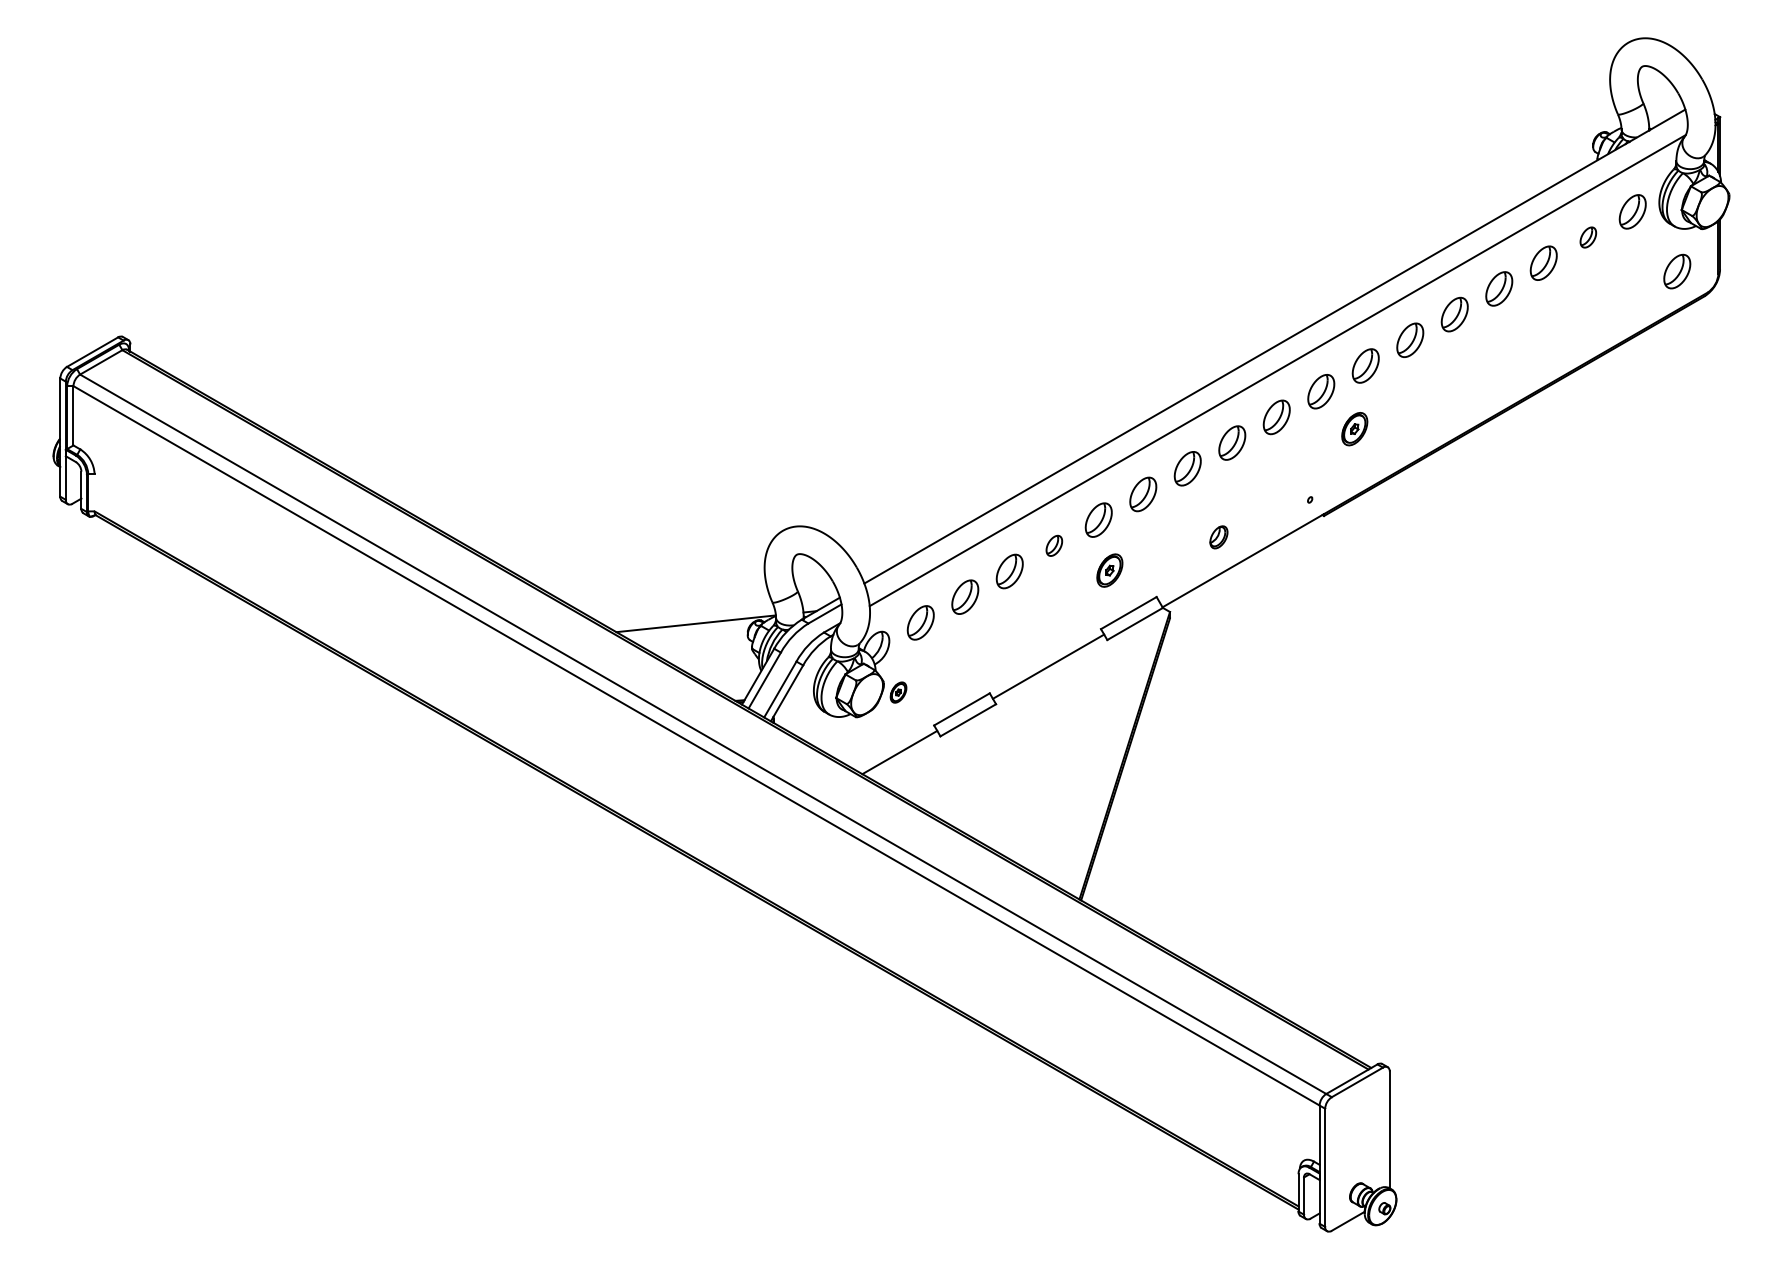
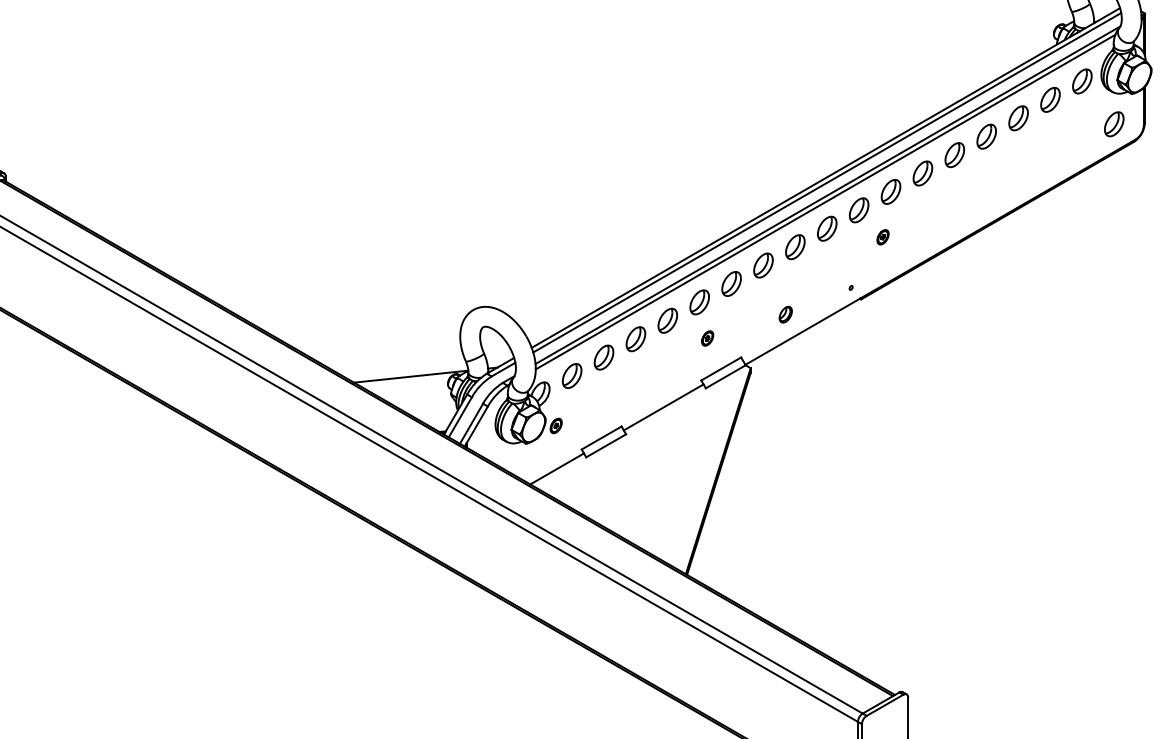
part: (1588, 237) -> (1050, 99), size x1.67
line: (1276, 353) -> (827, 182), added
line: (1274, 379) -> (825, 201), added
part: (1354, 429) -> (882, 237), size x0.62
part: (1054, 545) -> (667, 320), size x1.67
part: (1109, 570) -> (707, 338), size x0.62

